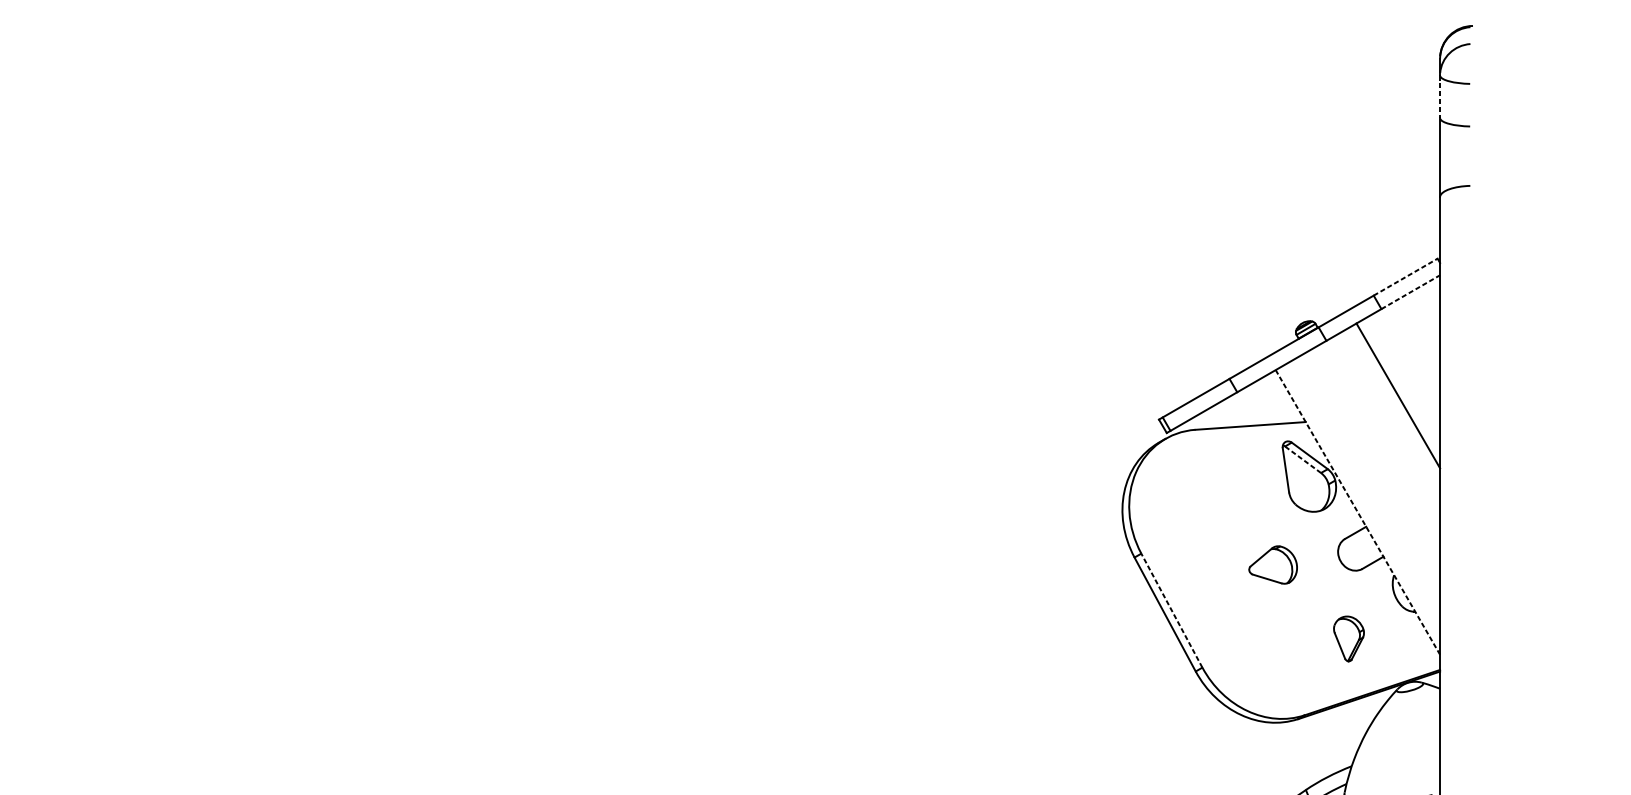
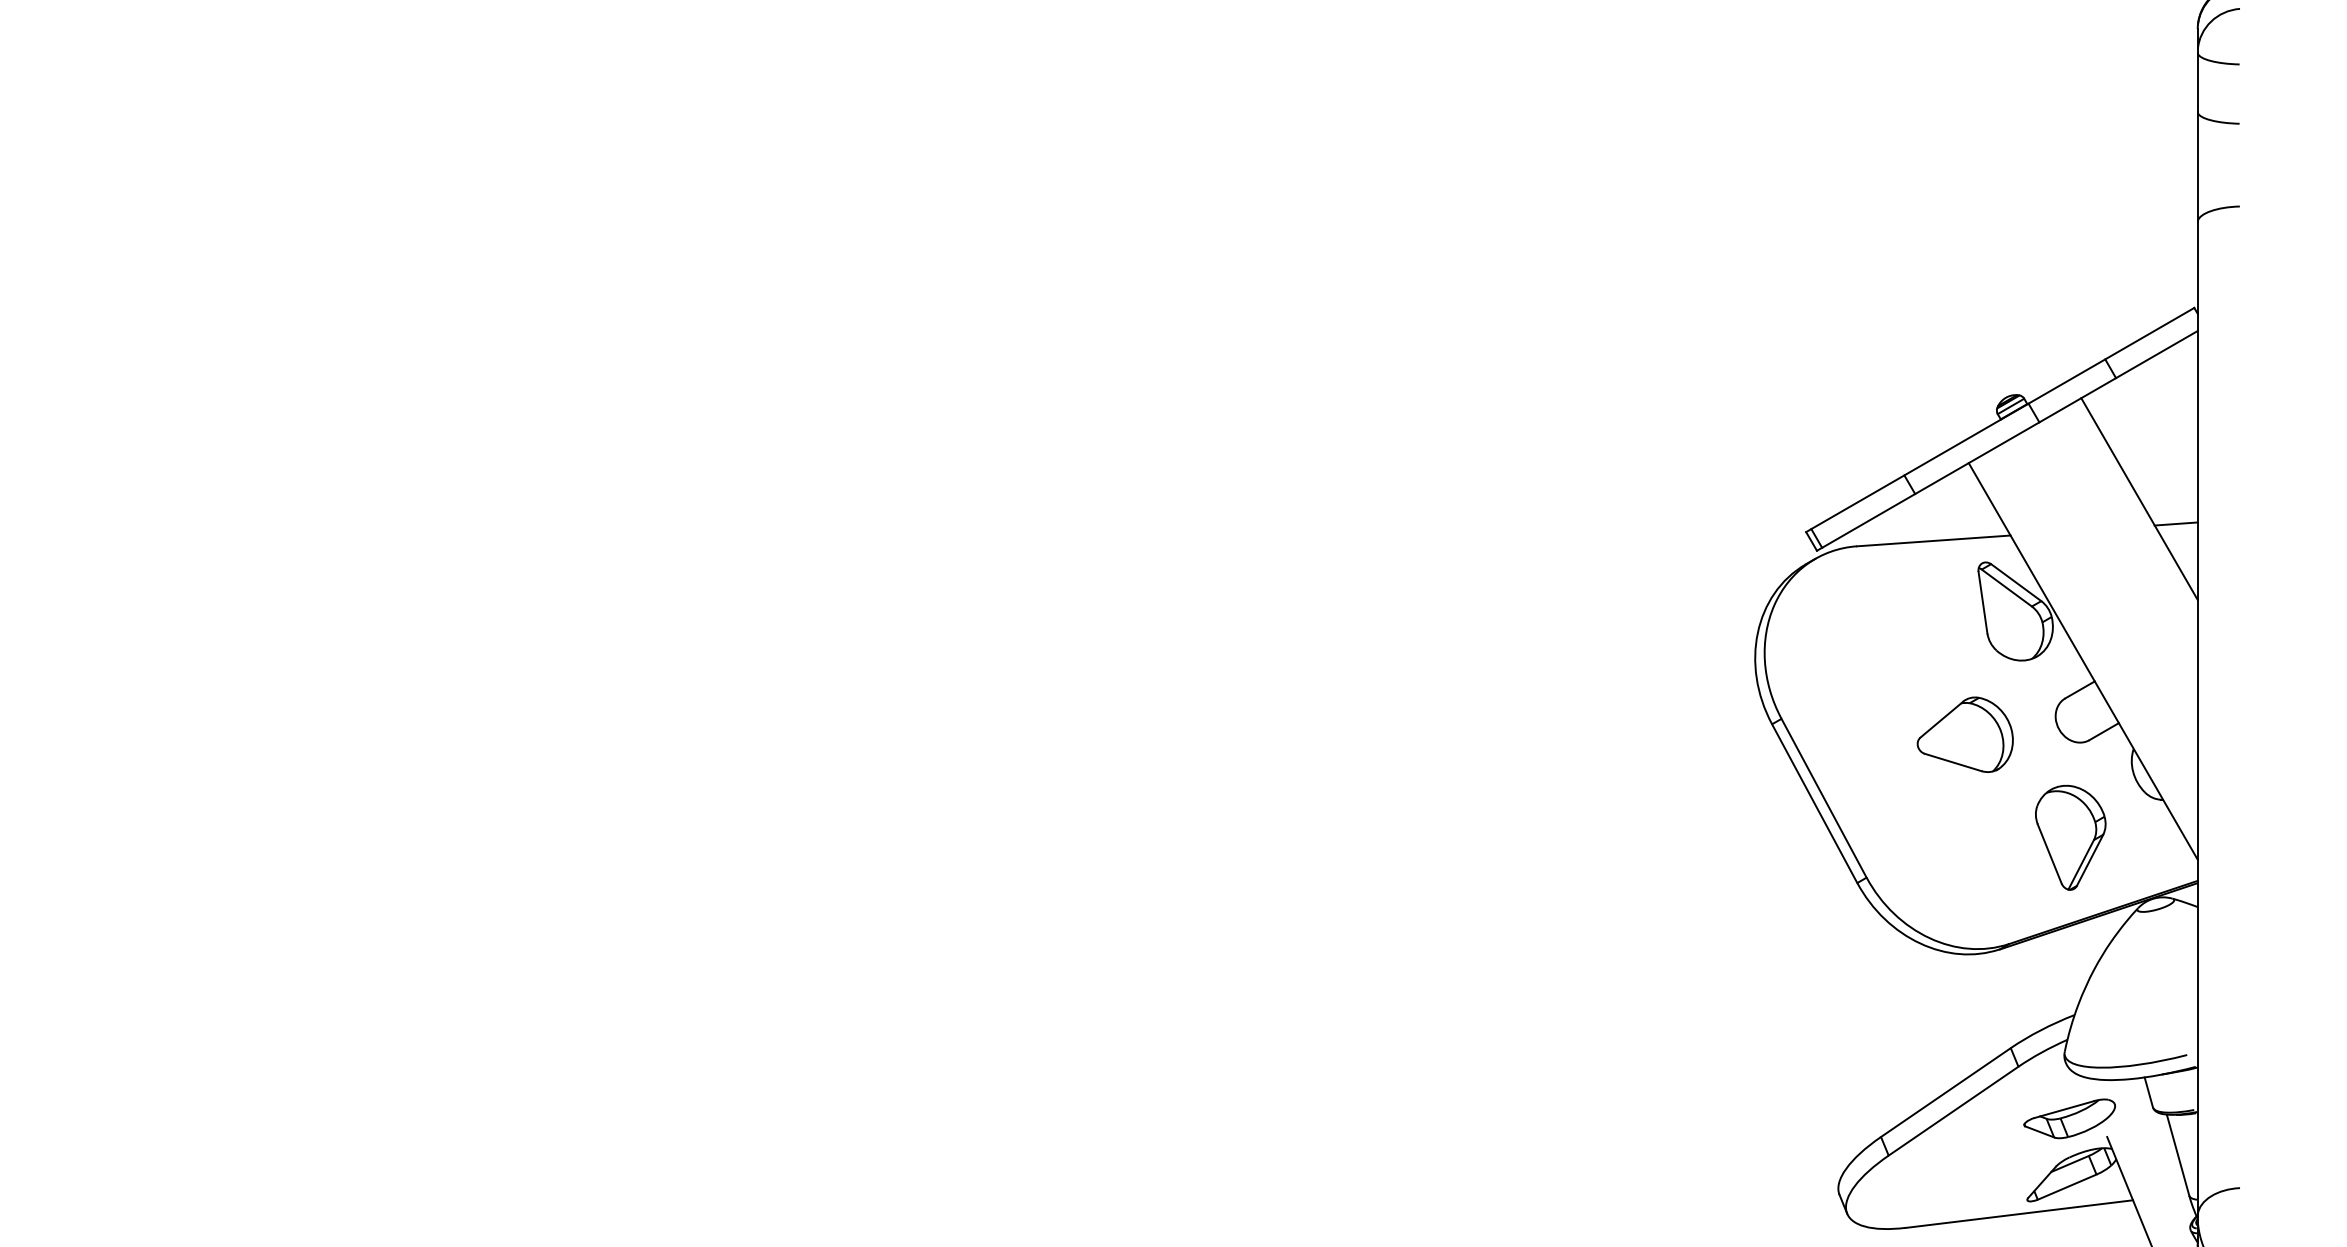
line: (1439, 96) -> (2197, 82), dashed -> solid
line: (1406, 277) -> (2150, 333), dashed -> solid
line: (1411, 292) -> (2157, 354), dashed -> solid
line: (1424, 413) -> (2175, 523), added
line: (1302, 459) -> (2006, 587), dashed -> solid
line: (1358, 512) -> (2083, 661), dashed -> solid
part: (1272, 564) -> (1964, 734), size x1.43
line: (1171, 610) -> (1823, 797), dashed -> solid
part: (1348, 638) -> (2070, 837), size x1.67

